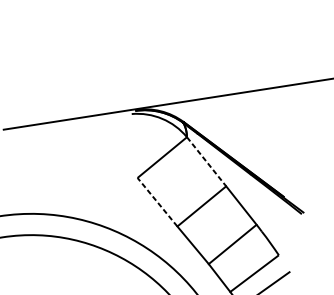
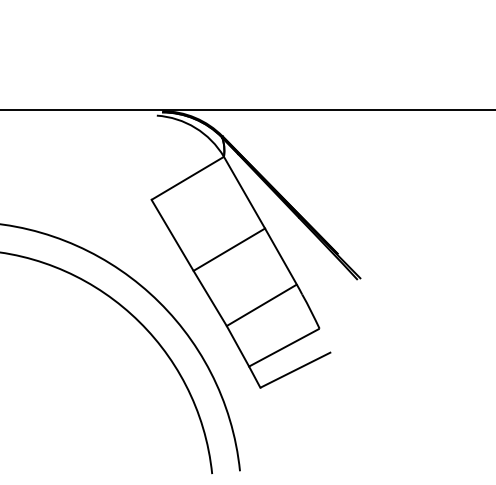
line: (206, 162) -> (244, 193), dashed -> solid
line: (157, 201) -> (172, 234), dashed -> solid

